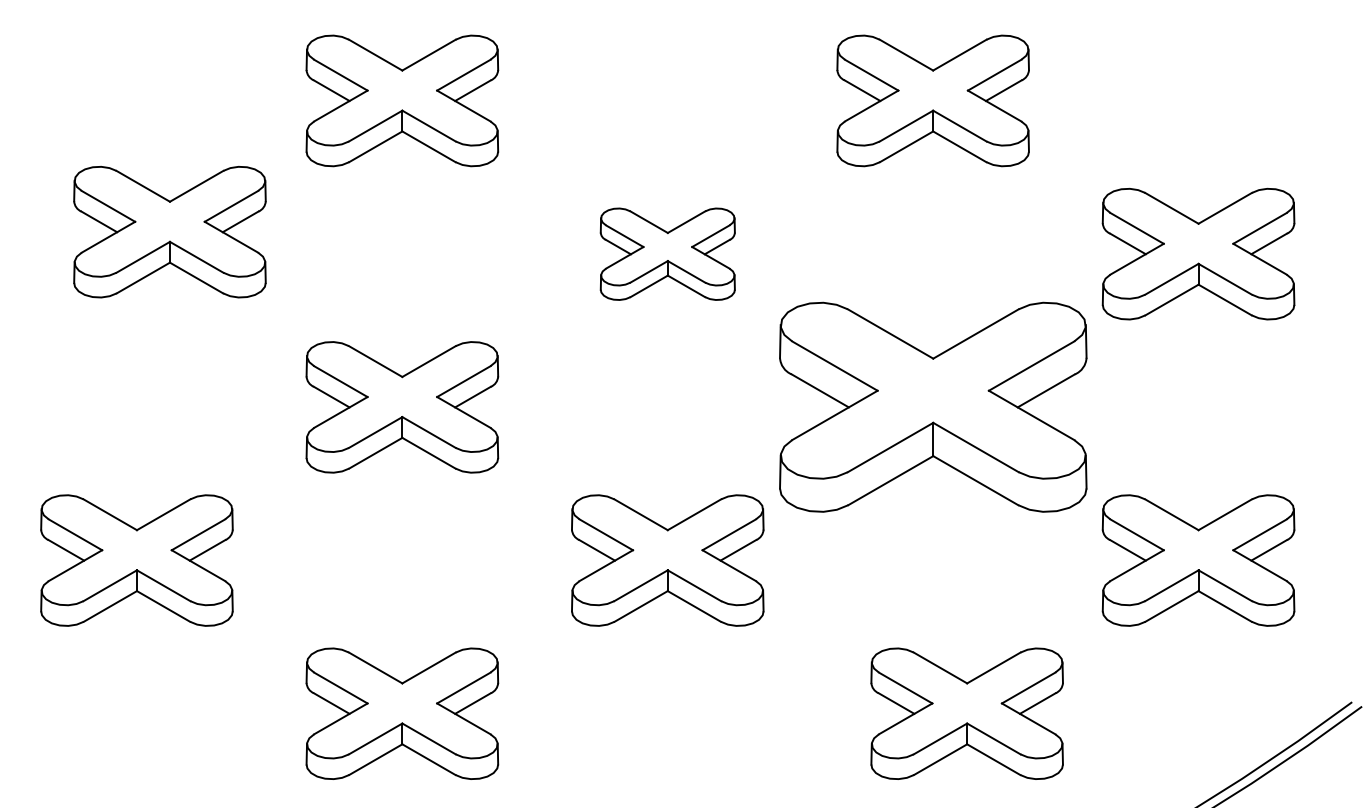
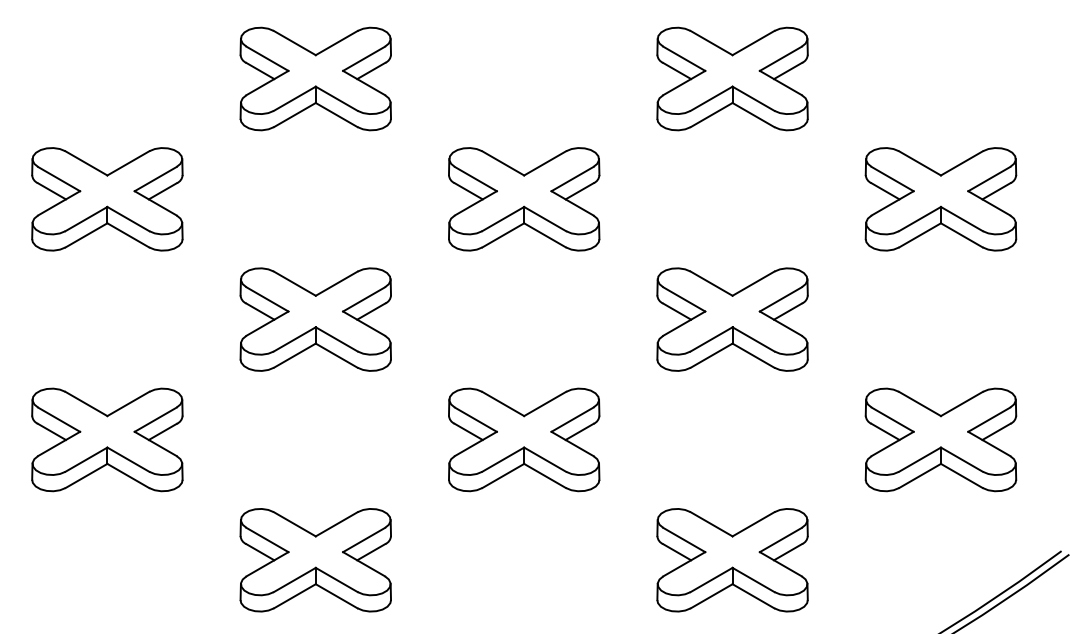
part: (169, 232) -> (107, 199), moved
part: (667, 254) -> (523, 199), size x1.43
part: (932, 407) -> (732, 319), size x0.62
part: (966, 713) -> (732, 560), moved

